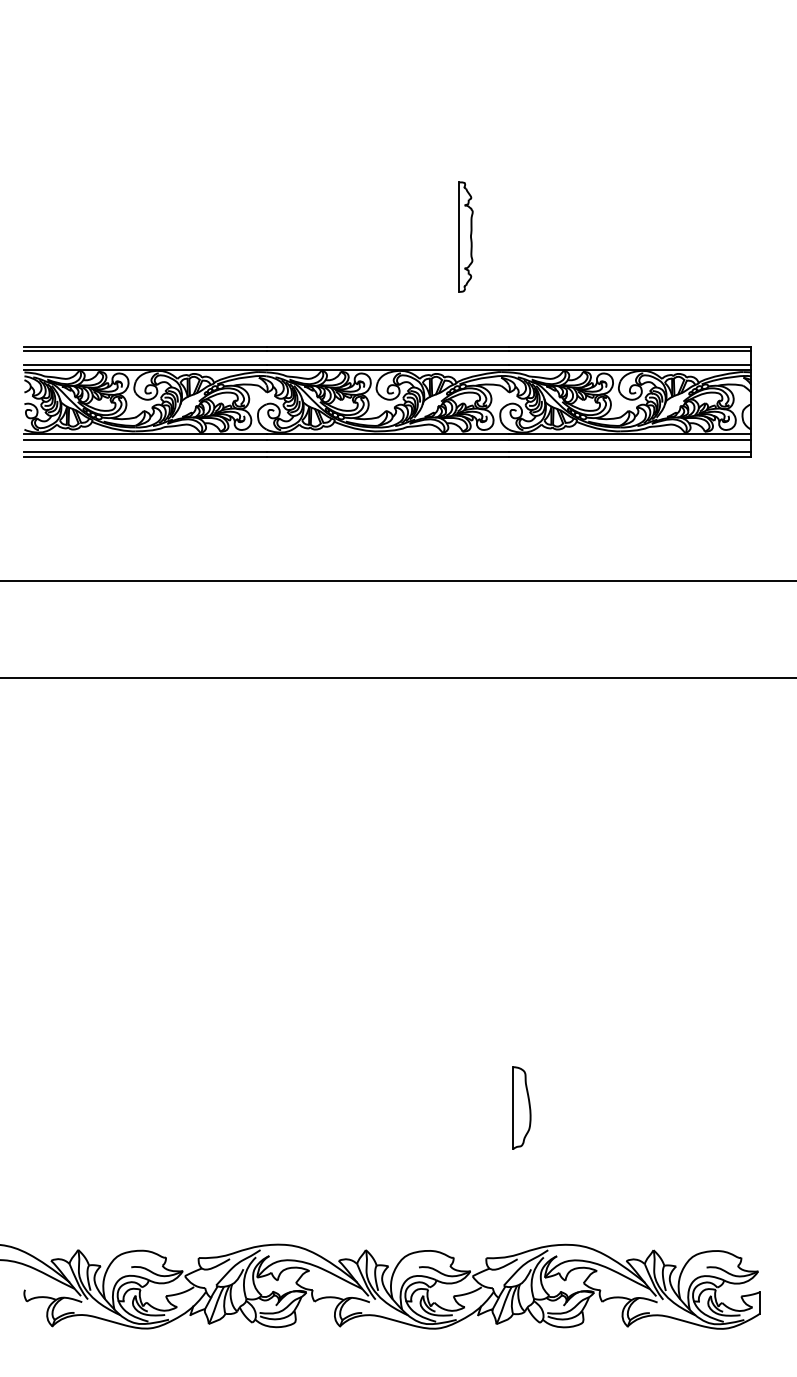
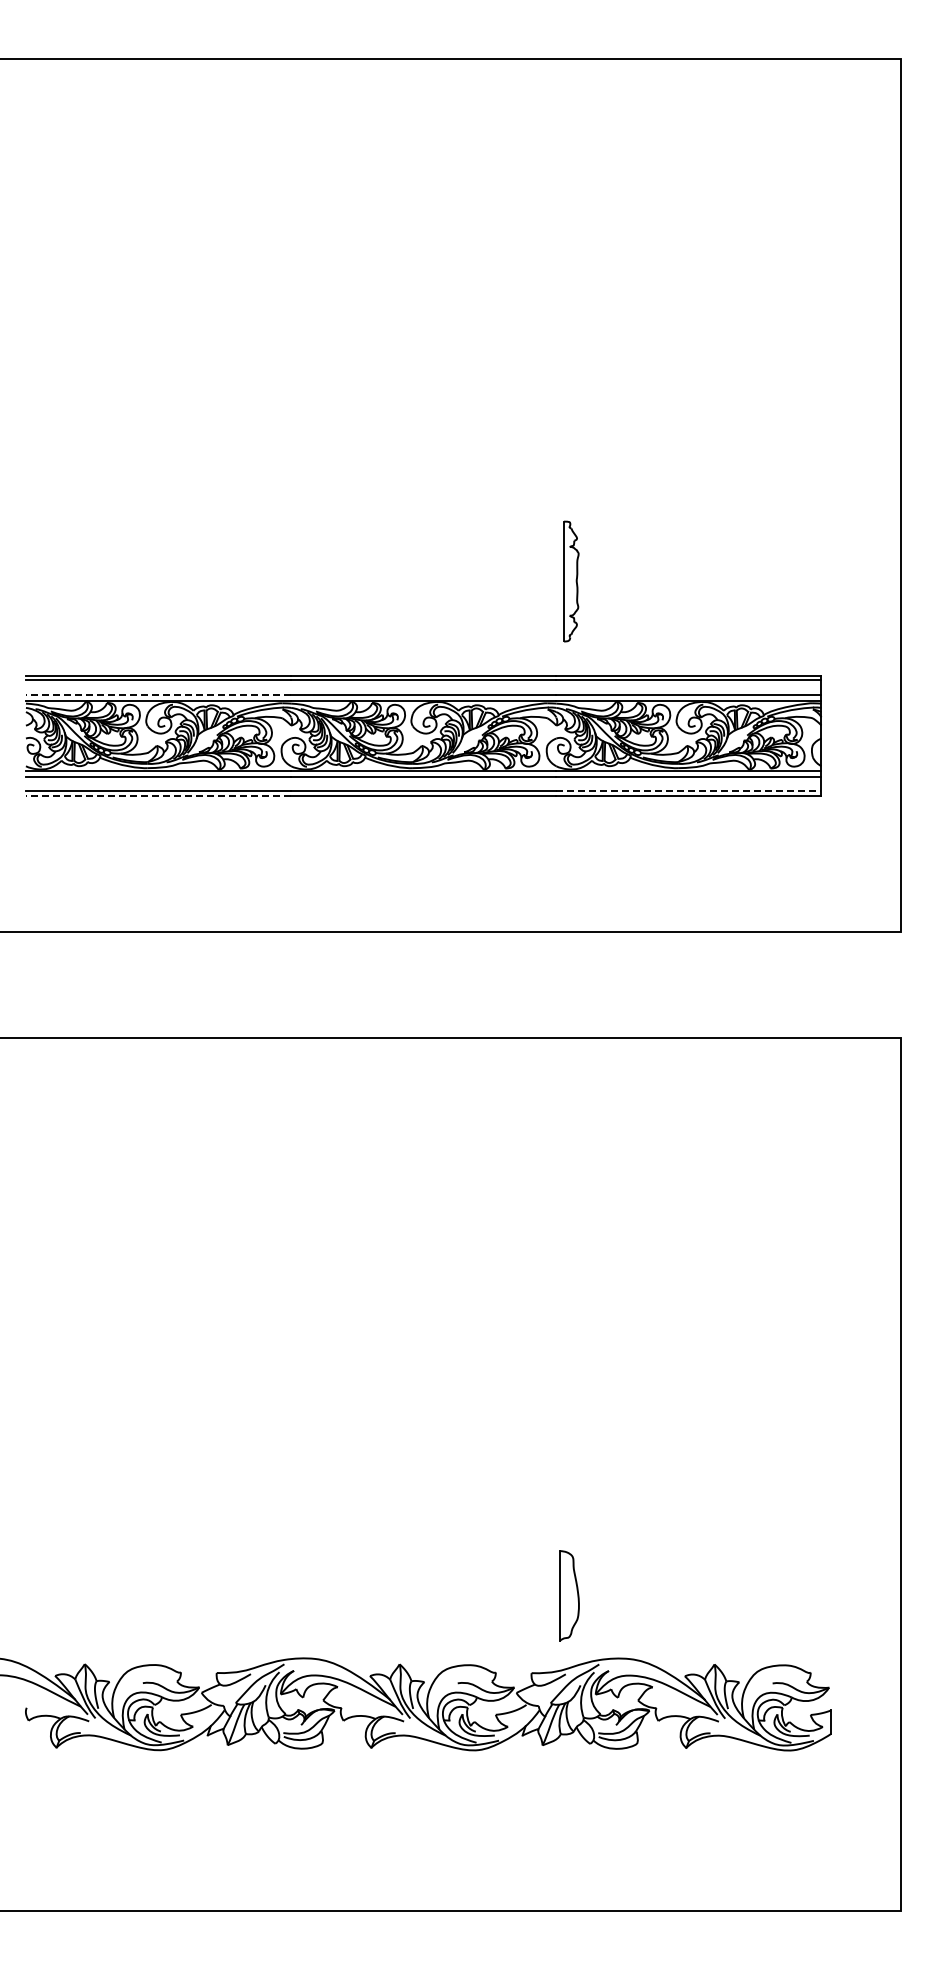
part: (466, 237) -> (571, 581), moved
line: (145, 364) -> (158, 695), solid -> dashed
line: (629, 451) -> (688, 790), solid -> dashed
line: (145, 456) -> (158, 795), solid -> dashed
part: (521, 1107) -> (569, 1595), moved

